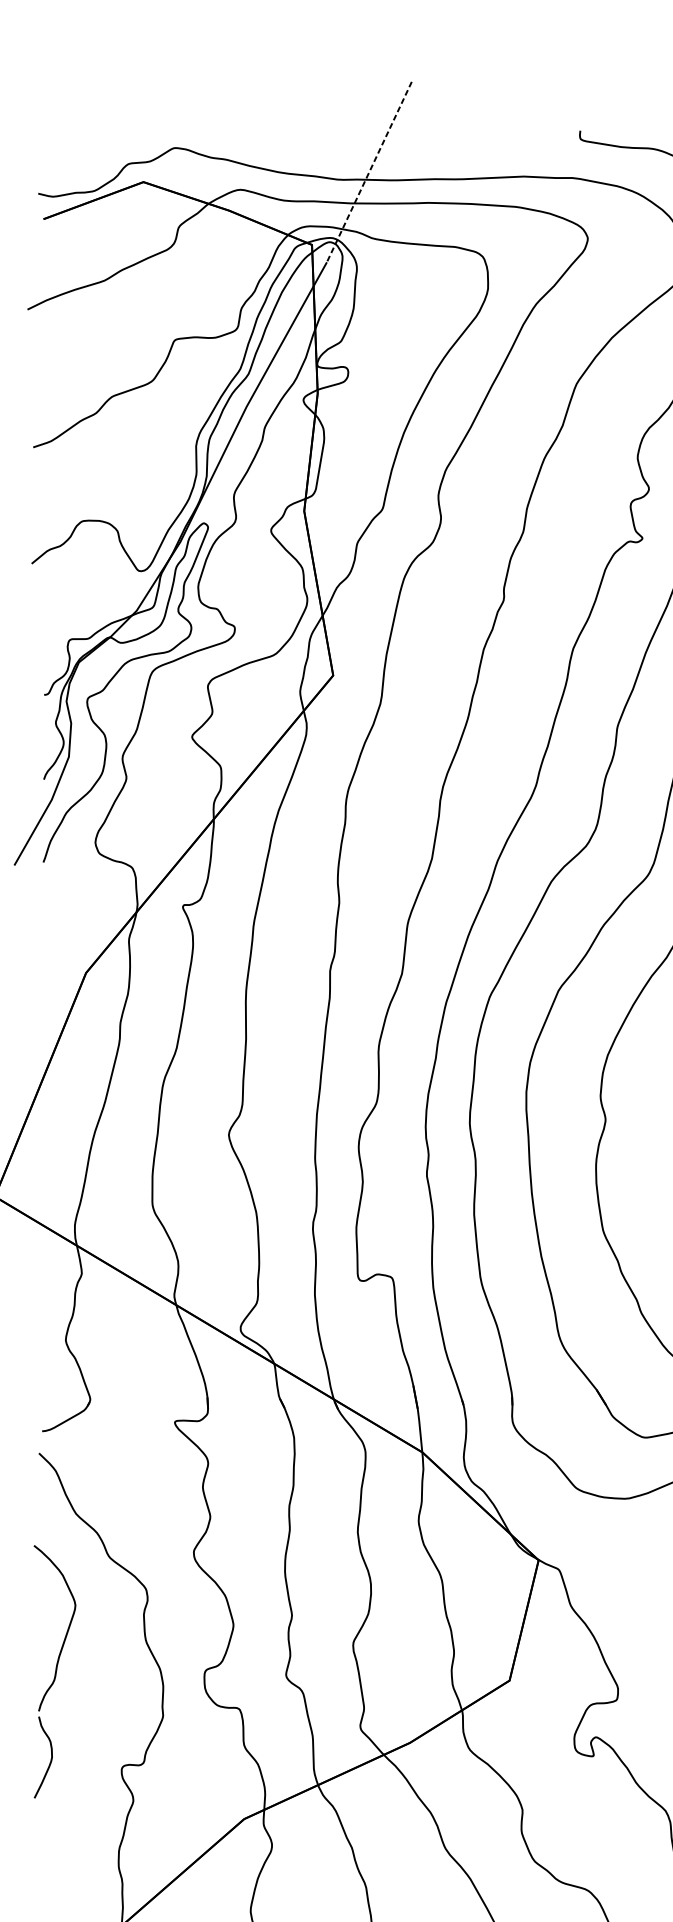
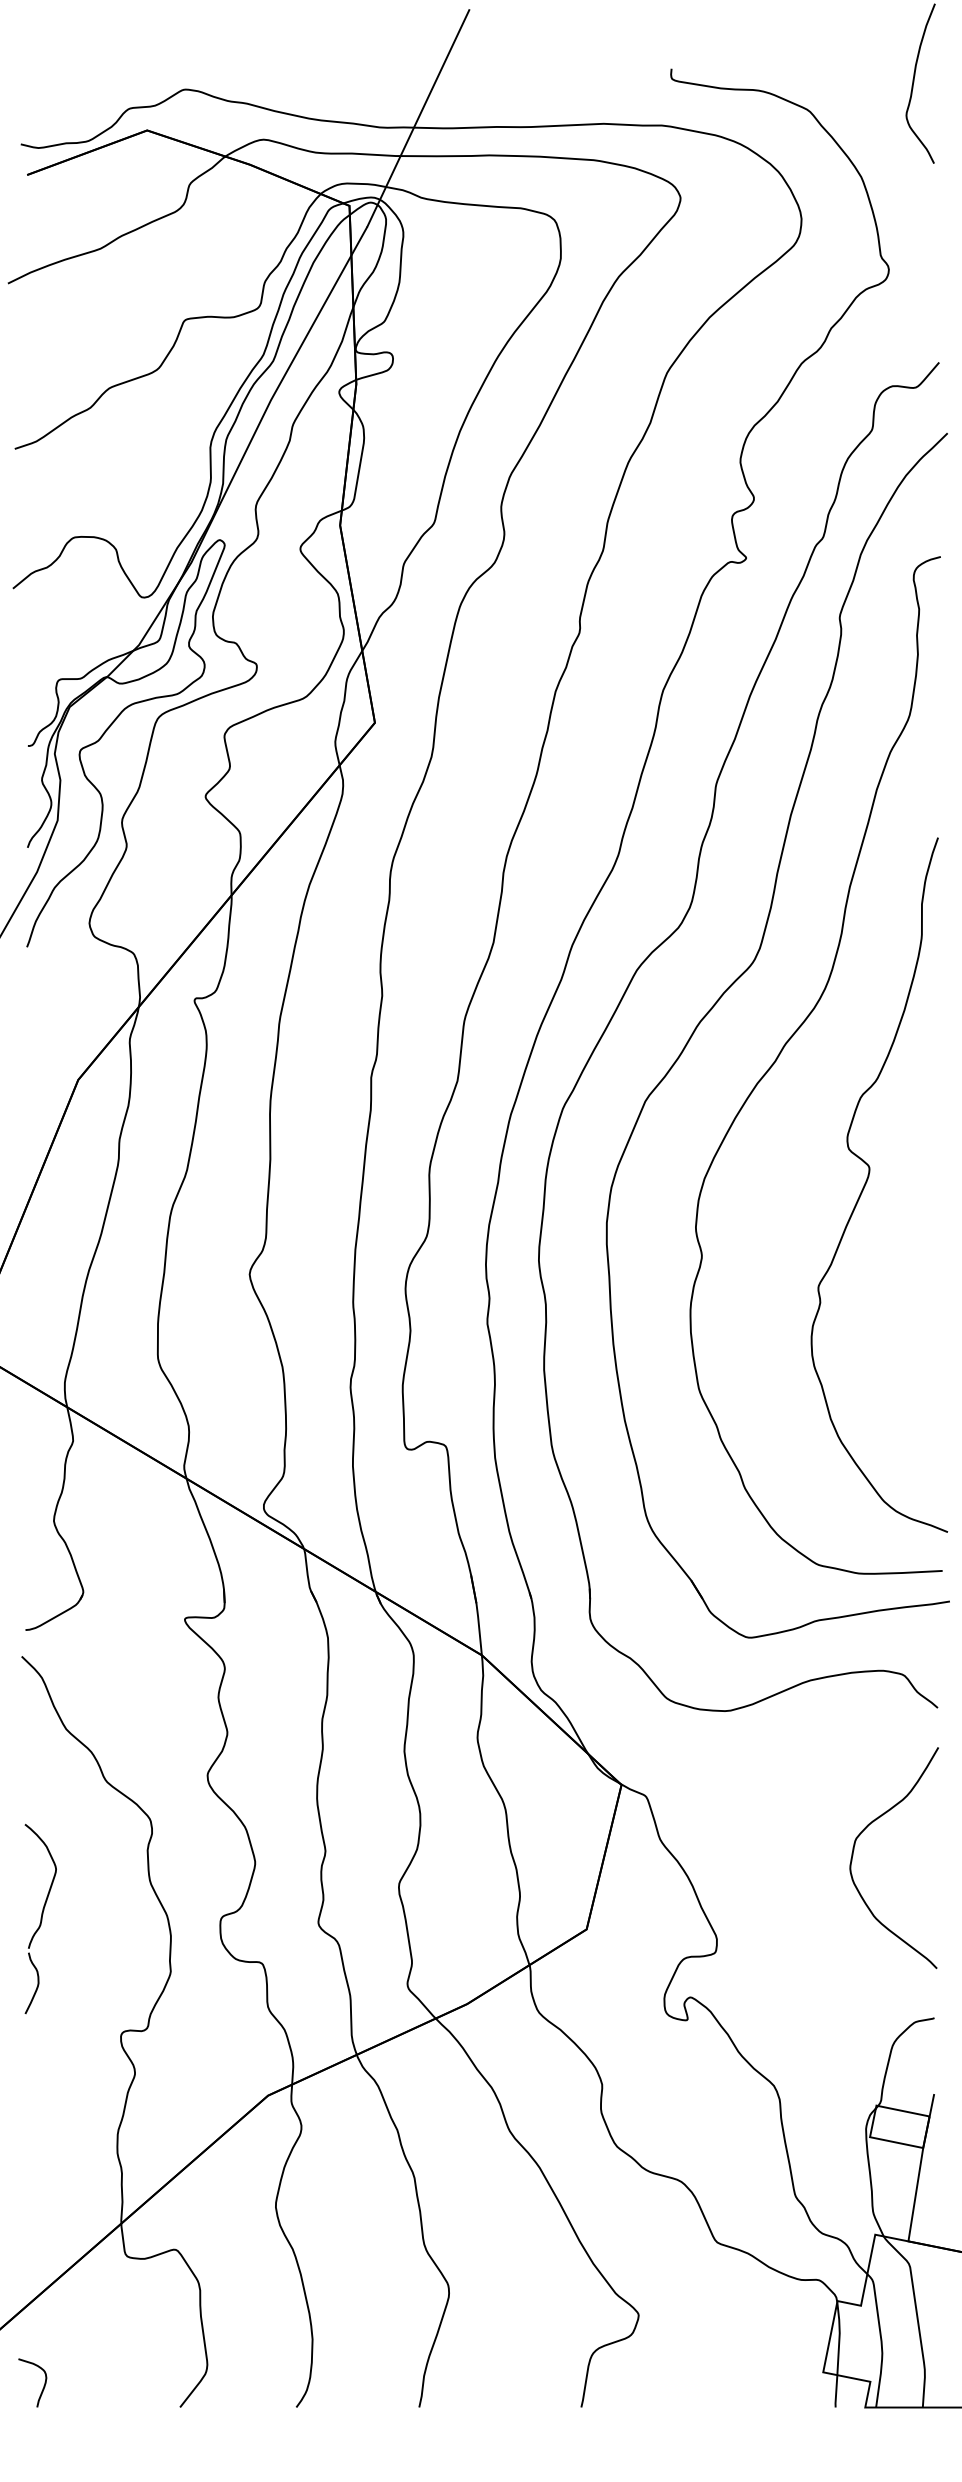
line: (369, 172) -> (418, 118), dashed -> solid
part: (54, 1672) -> (40, 1919), size x0.62

